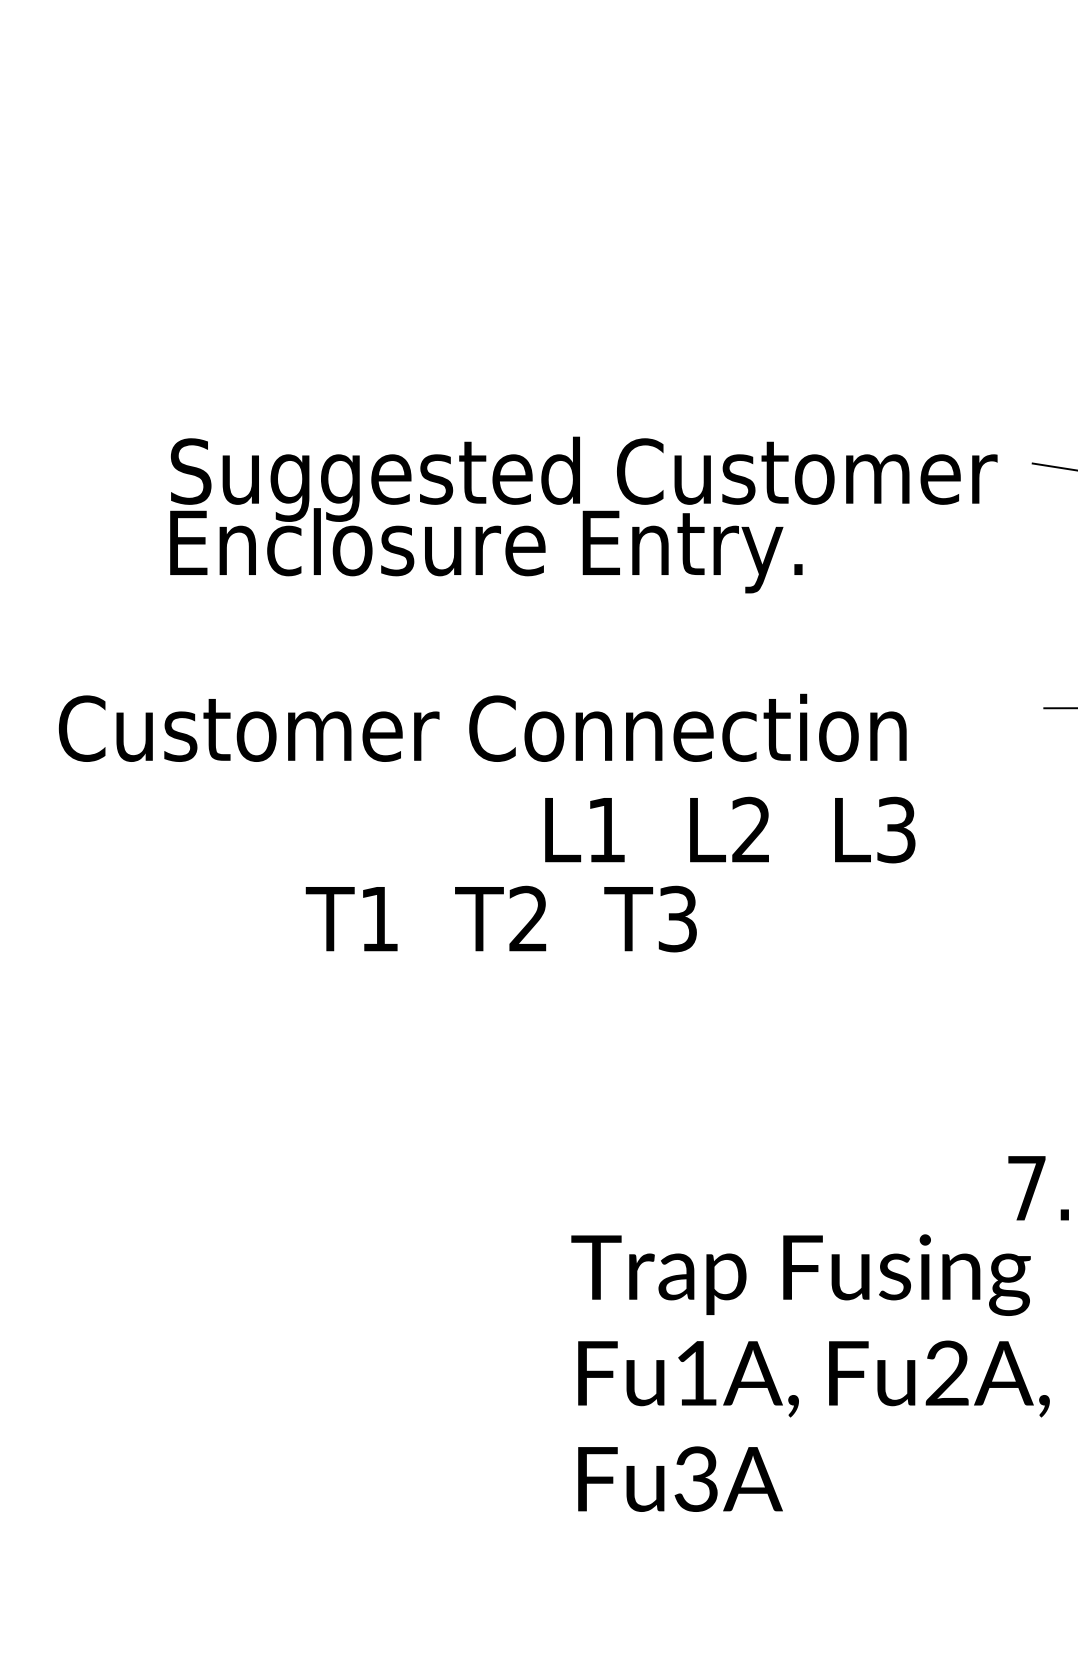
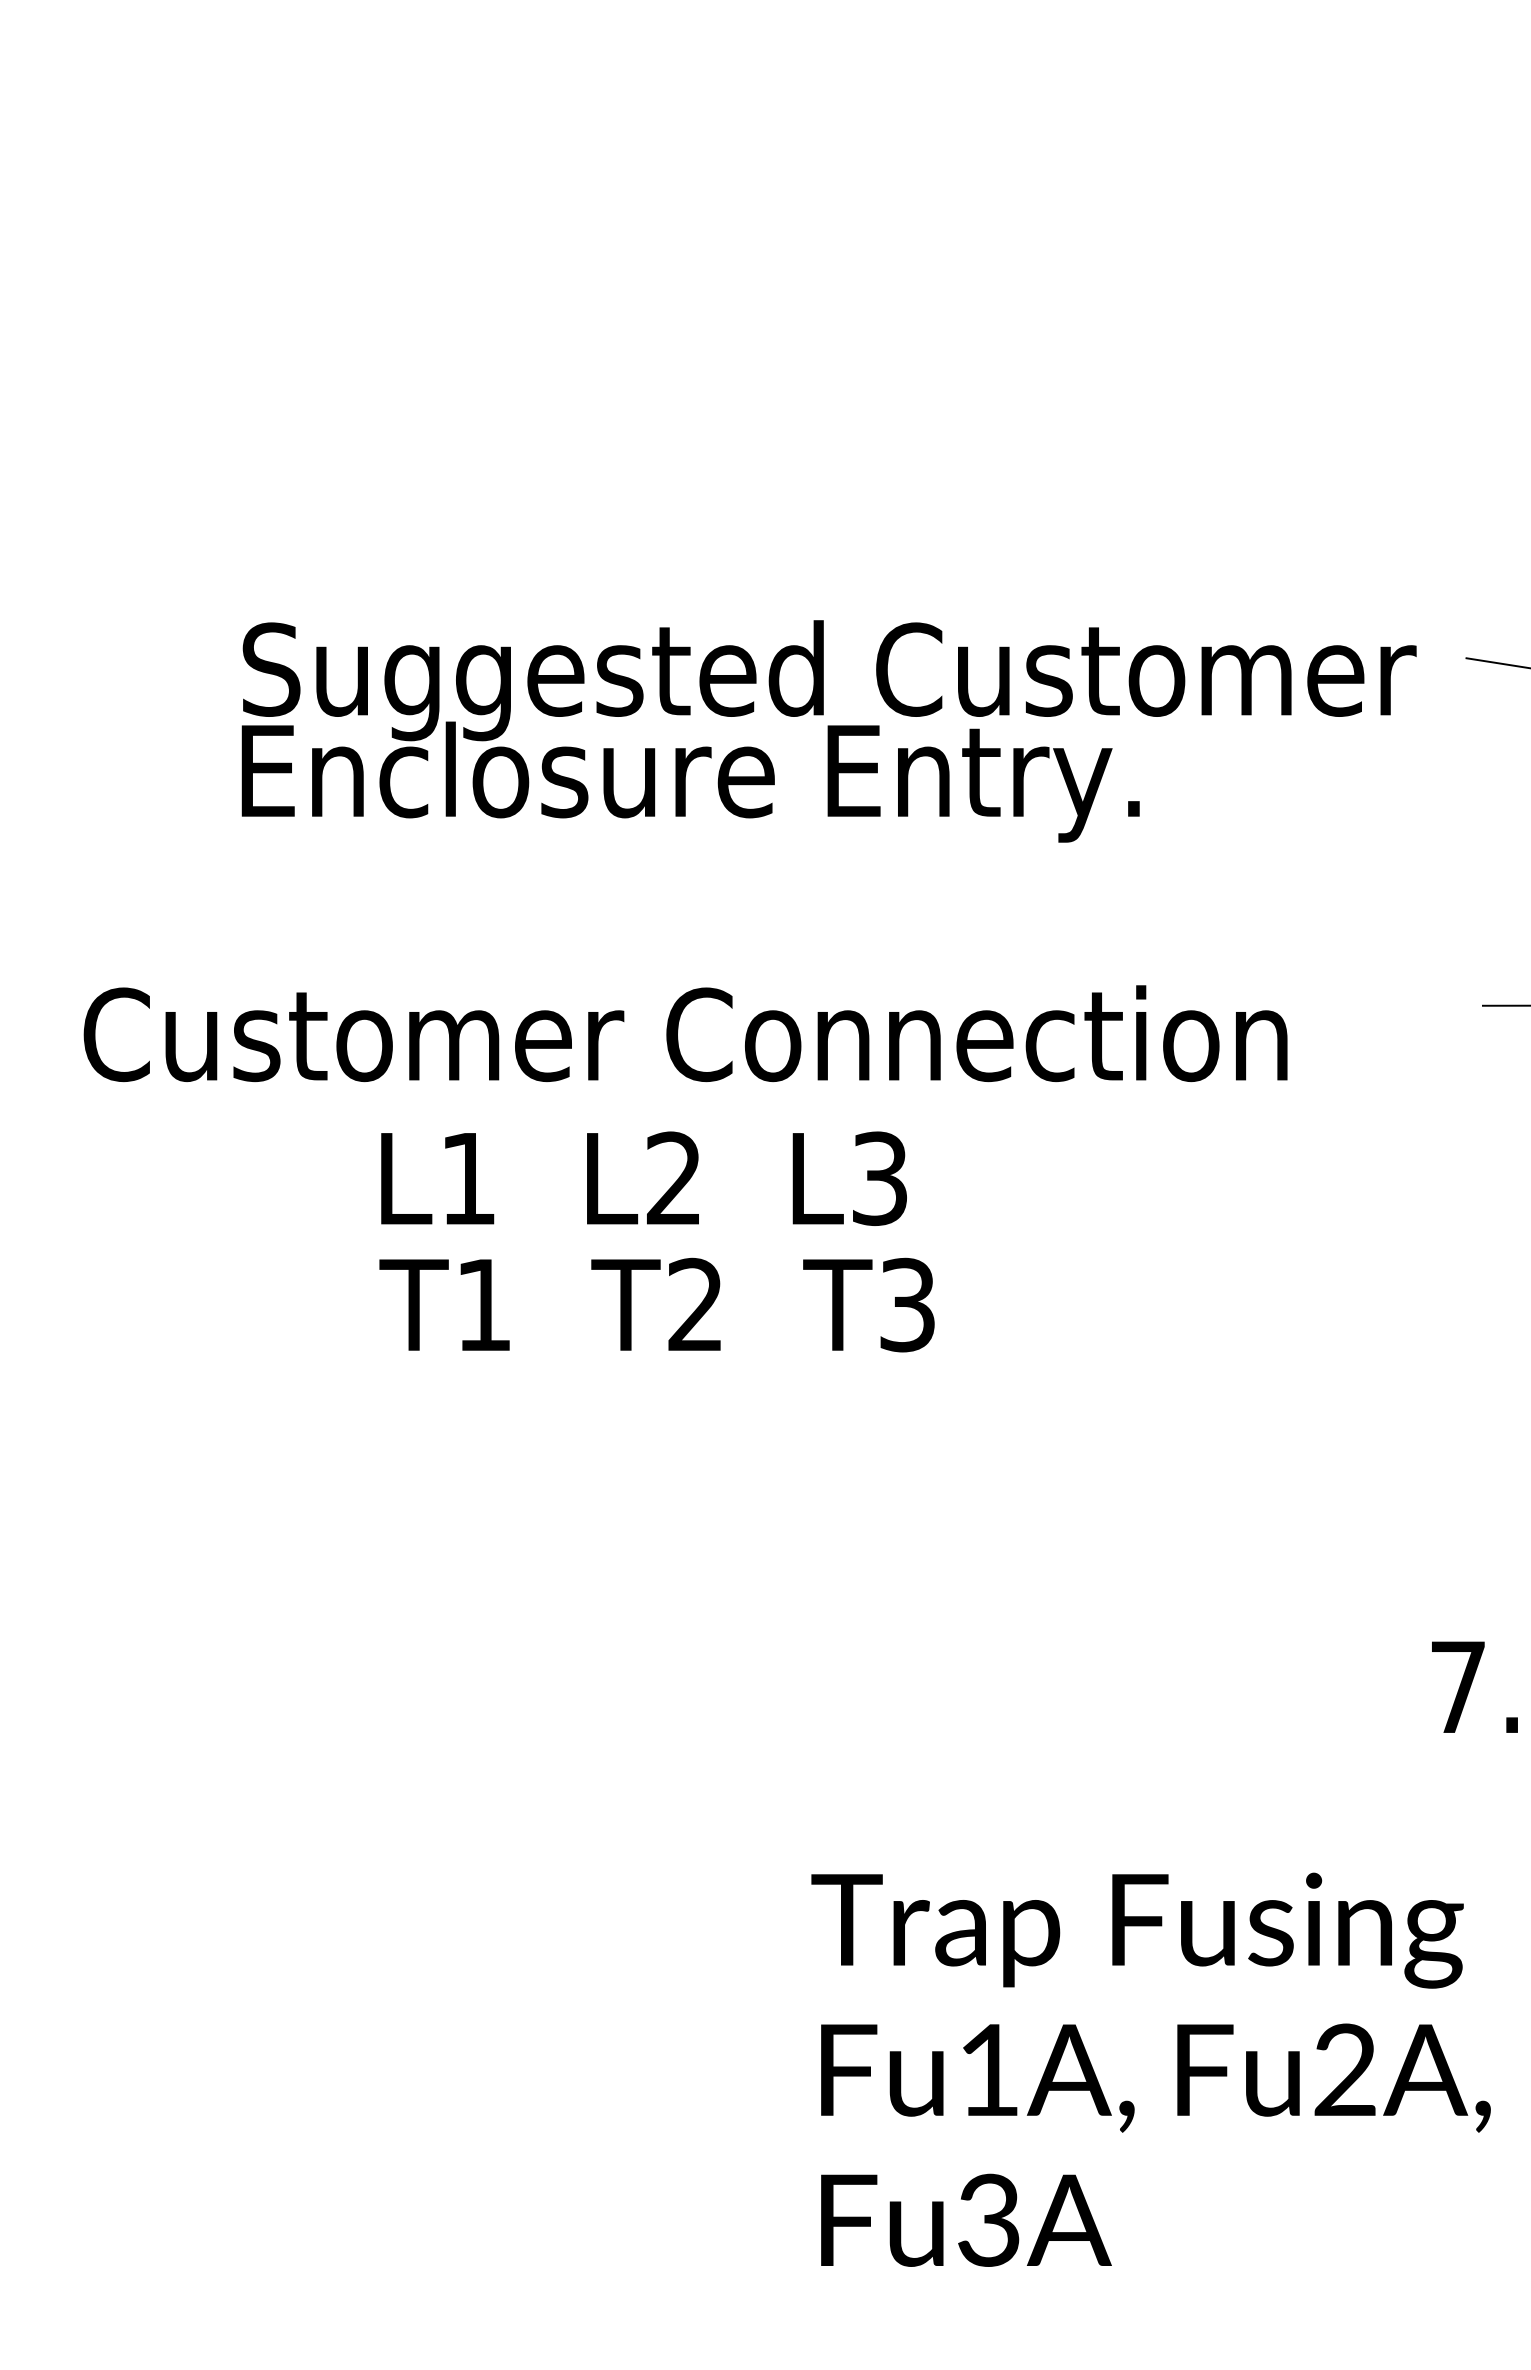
text: (729, 829) -> (643, 1178), moved
text: (500, 918) -> (656, 1304), moved
text: (810, 1372) -> (1150, 2069), moved

